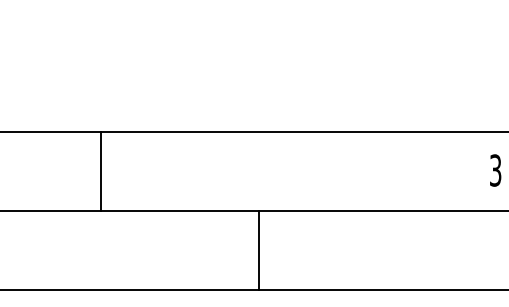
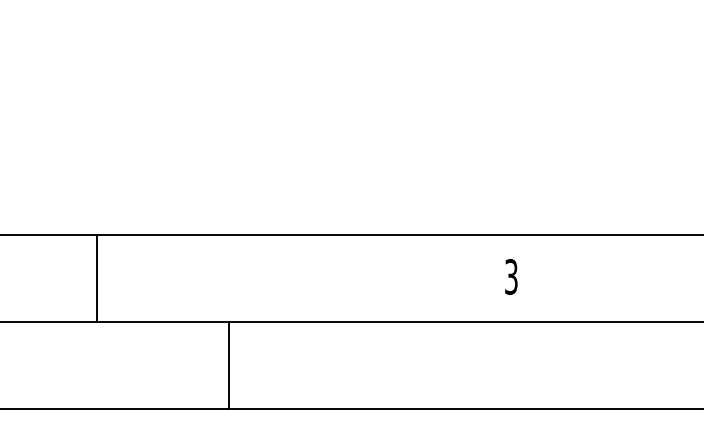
line: (100, 171) -> (96, 277), moved
line: (258, 249) -> (229, 364), moved

